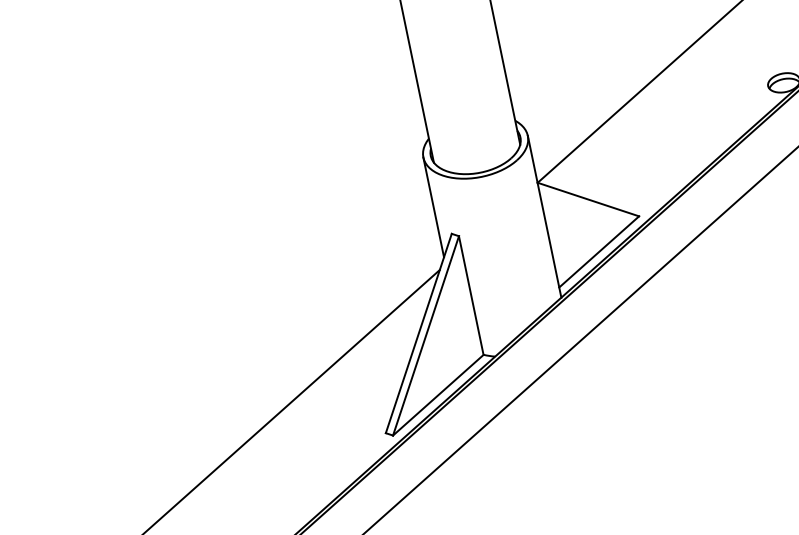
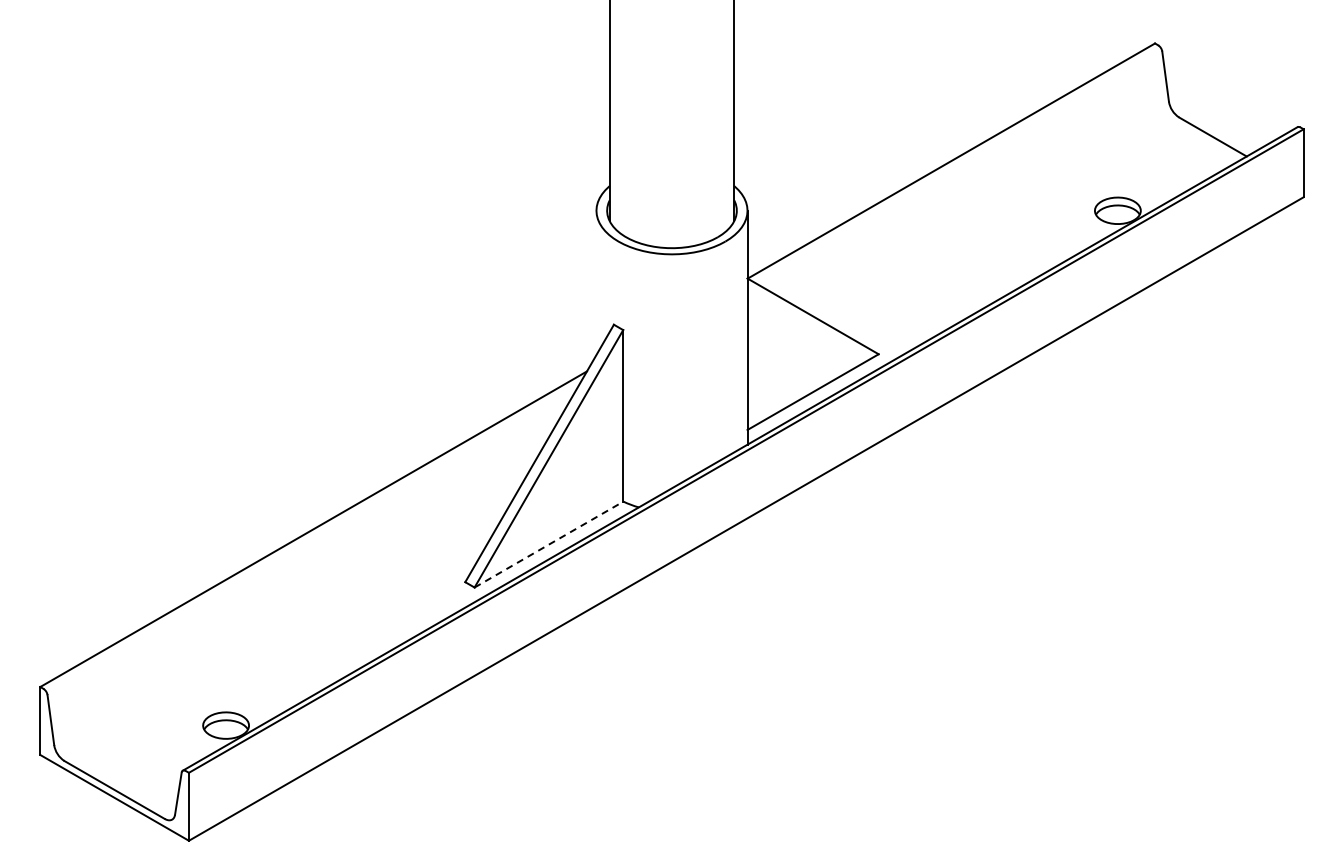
line: (433, 207) -> (596, 282), removed
line: (438, 395) -> (548, 544), solid -> dashed

